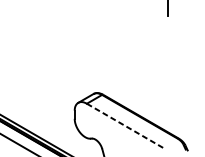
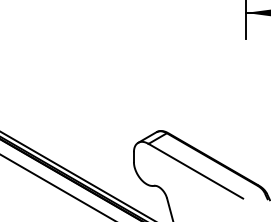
line: (125, 126) -> (195, 171), dashed -> solid

